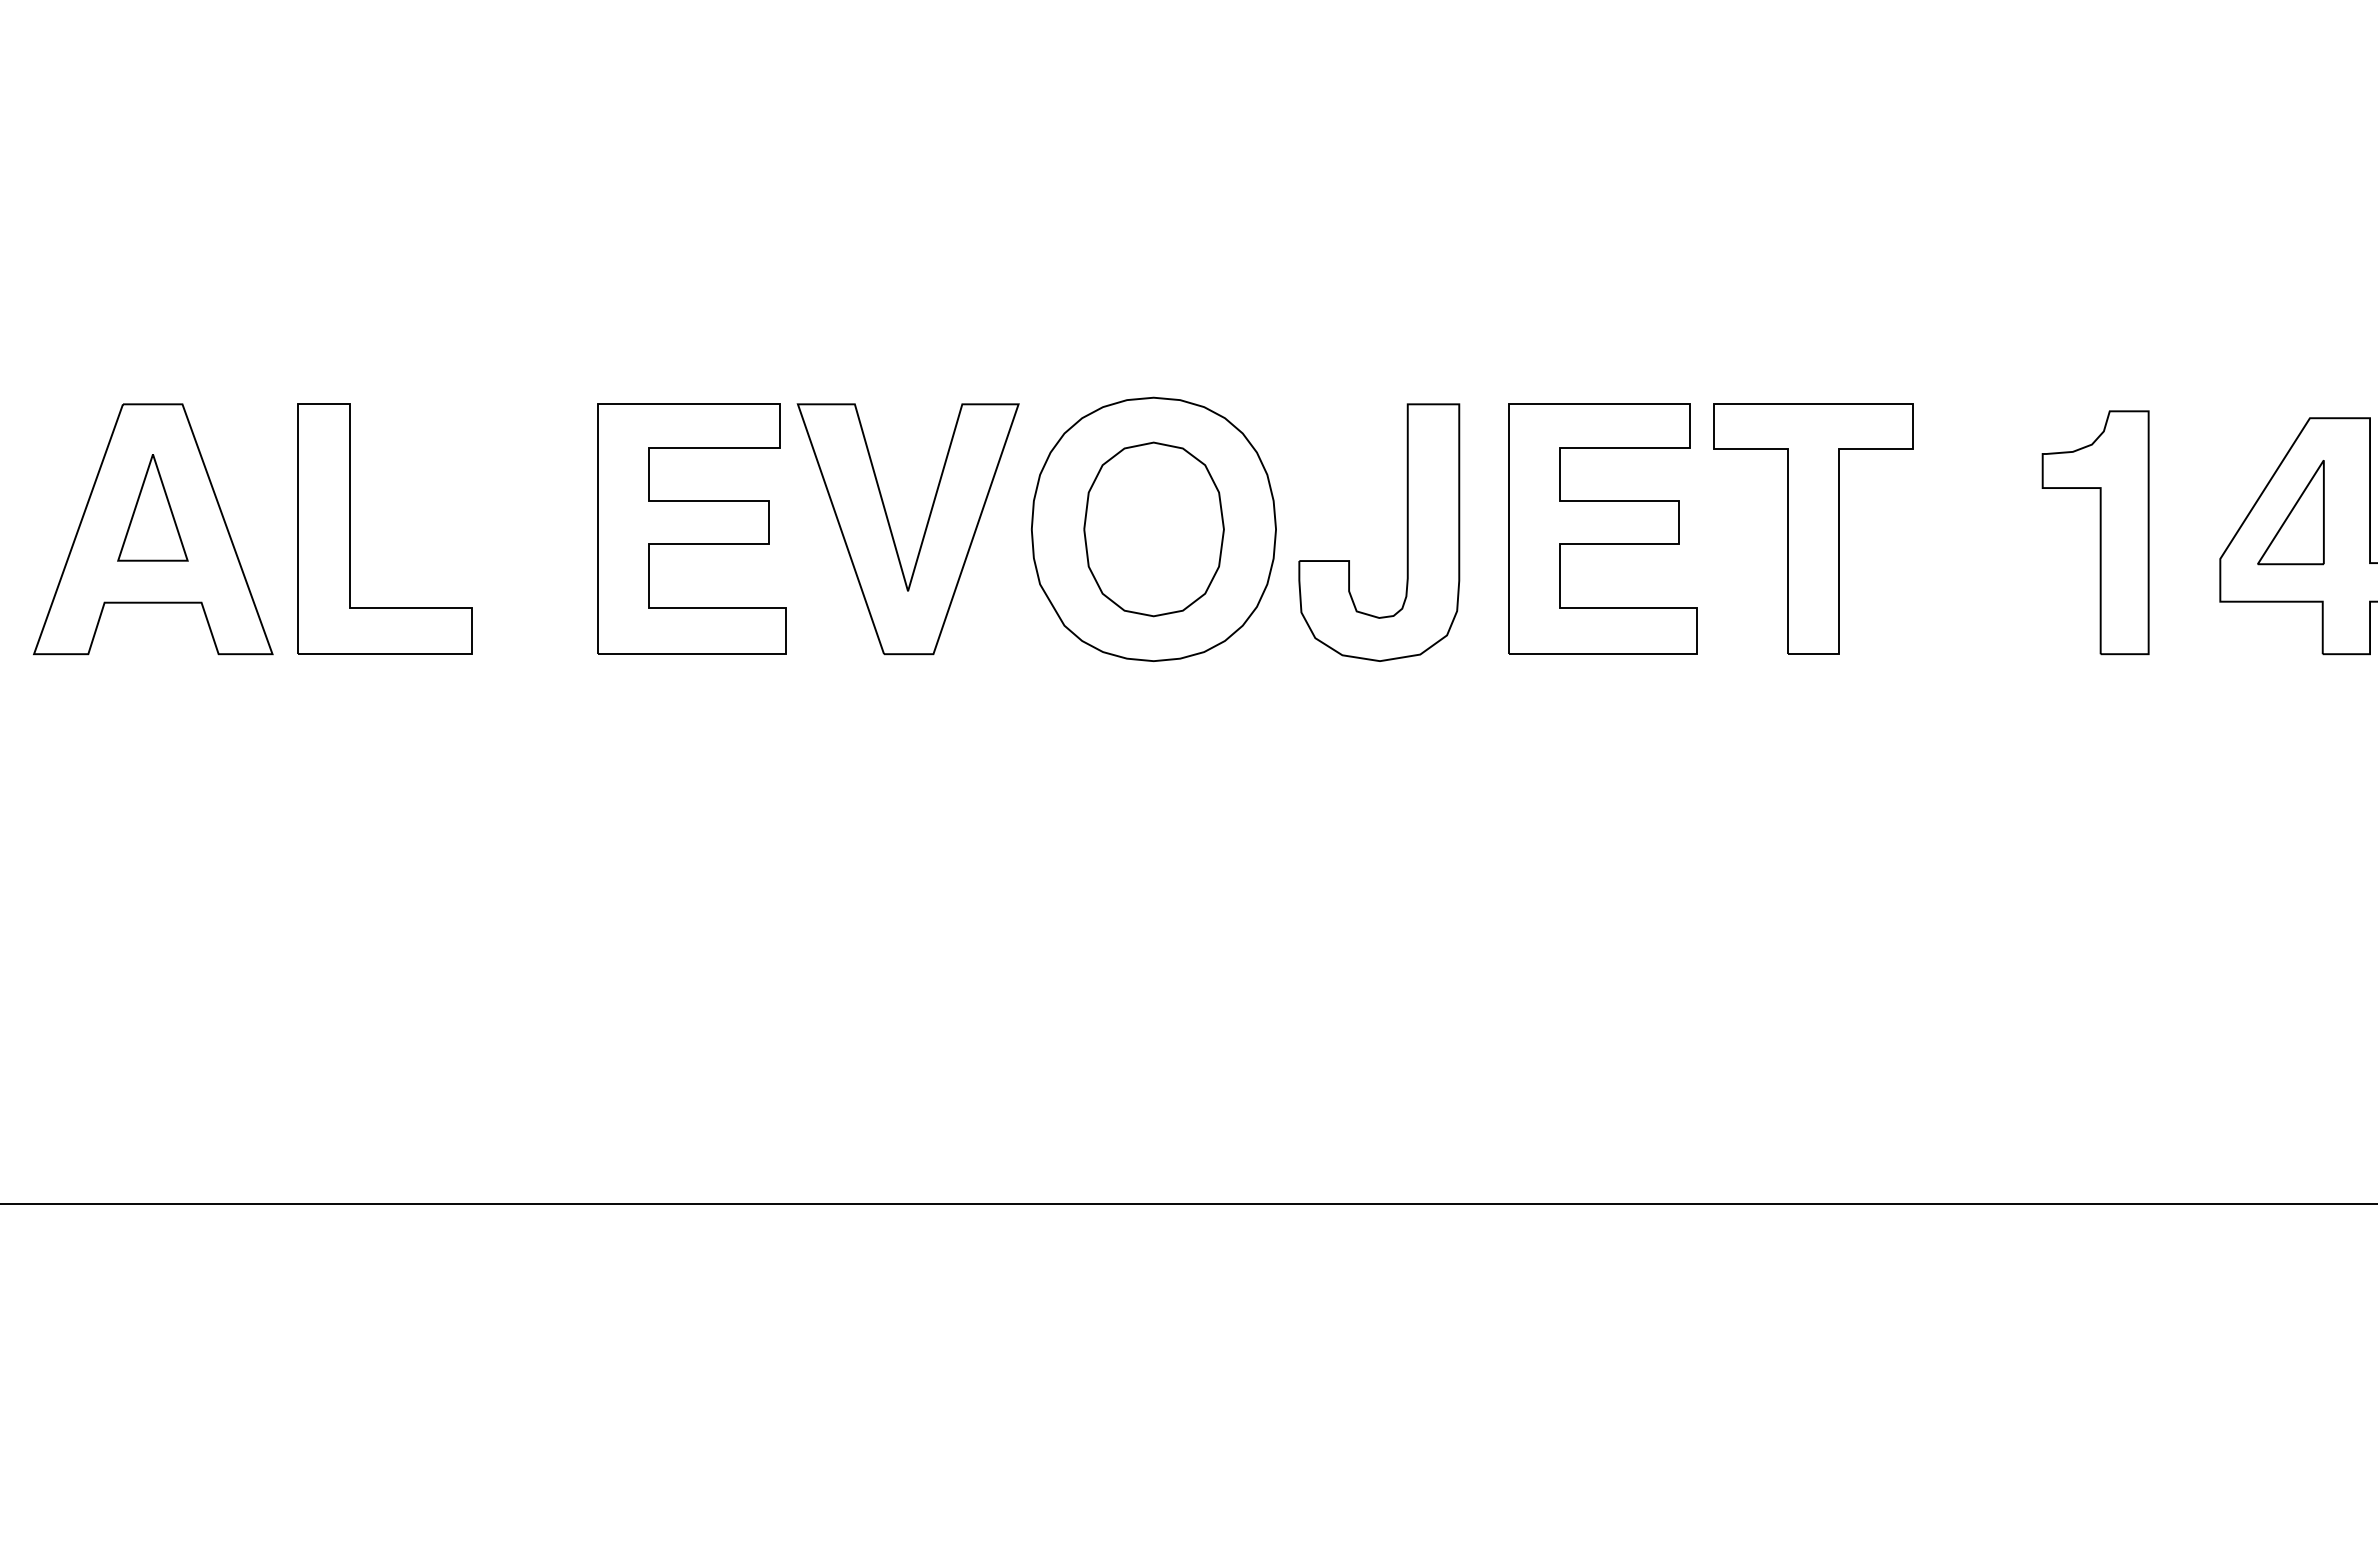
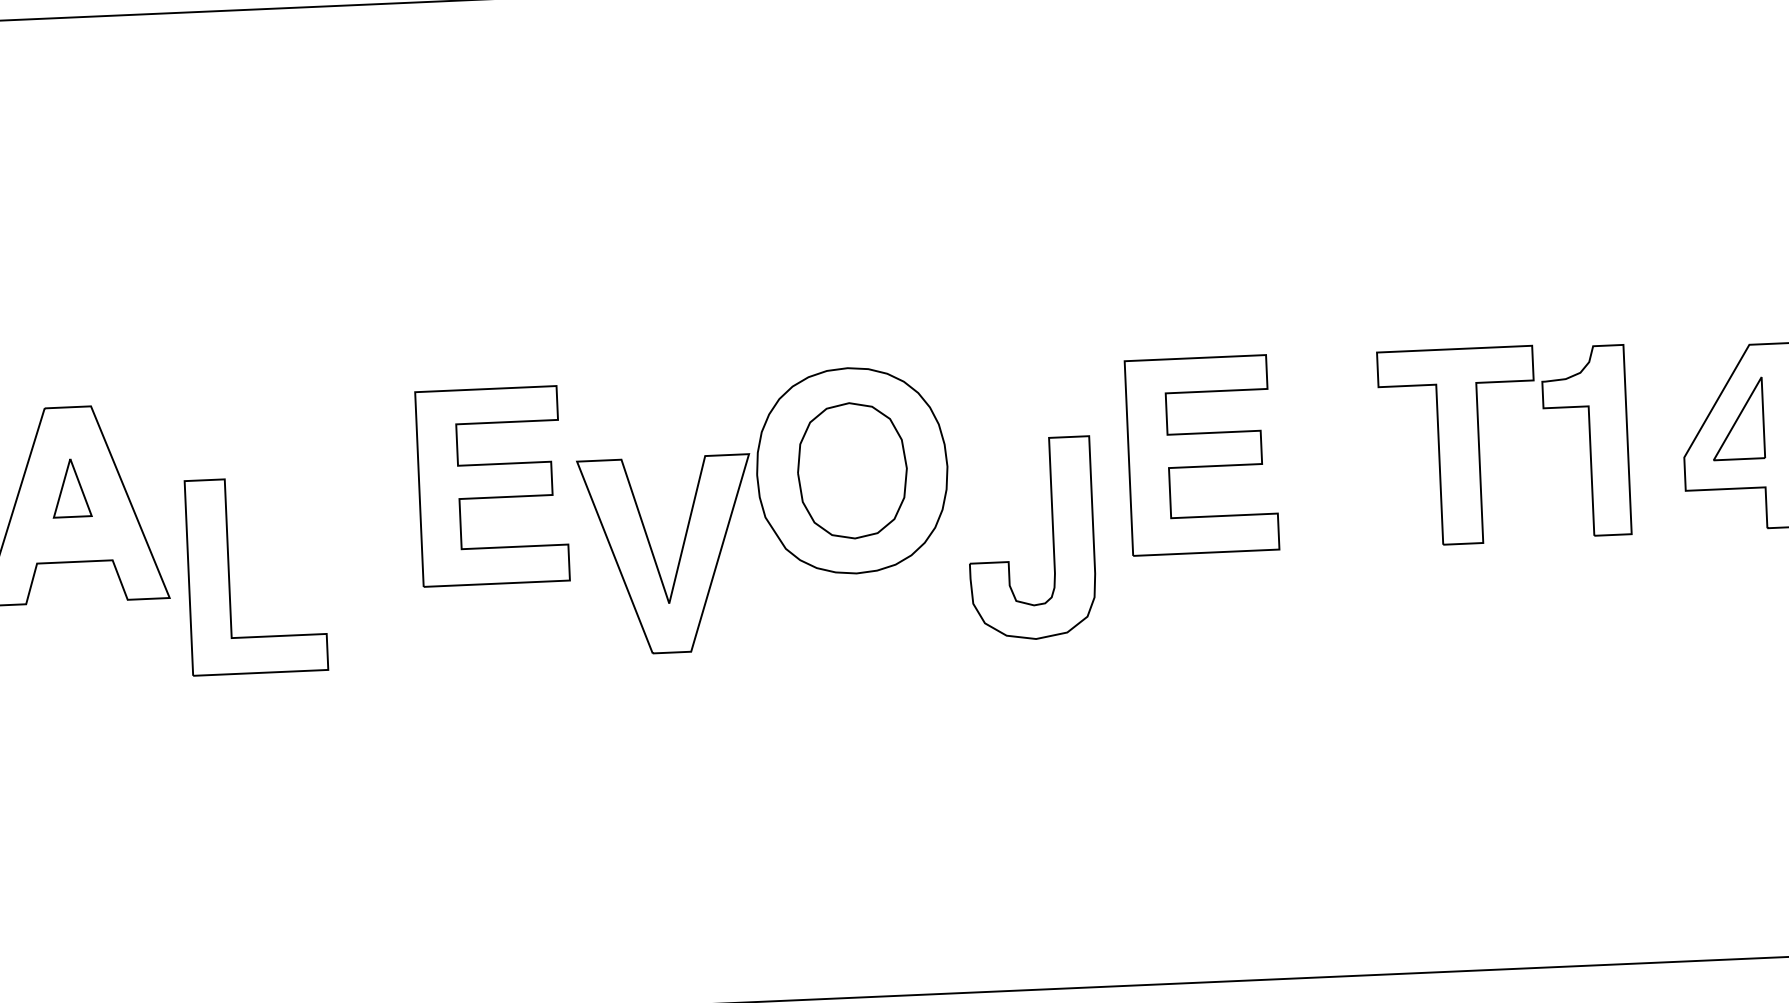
part: (152, 507) -> (71, 487), size x0.7
part: (350, 528) -> (229, 576), moved
part: (1813, 528) -> (1459, 445), moved
part: (1406, 532) -> (1052, 537), moved
part: (893, 535) -> (656, 560), moved

